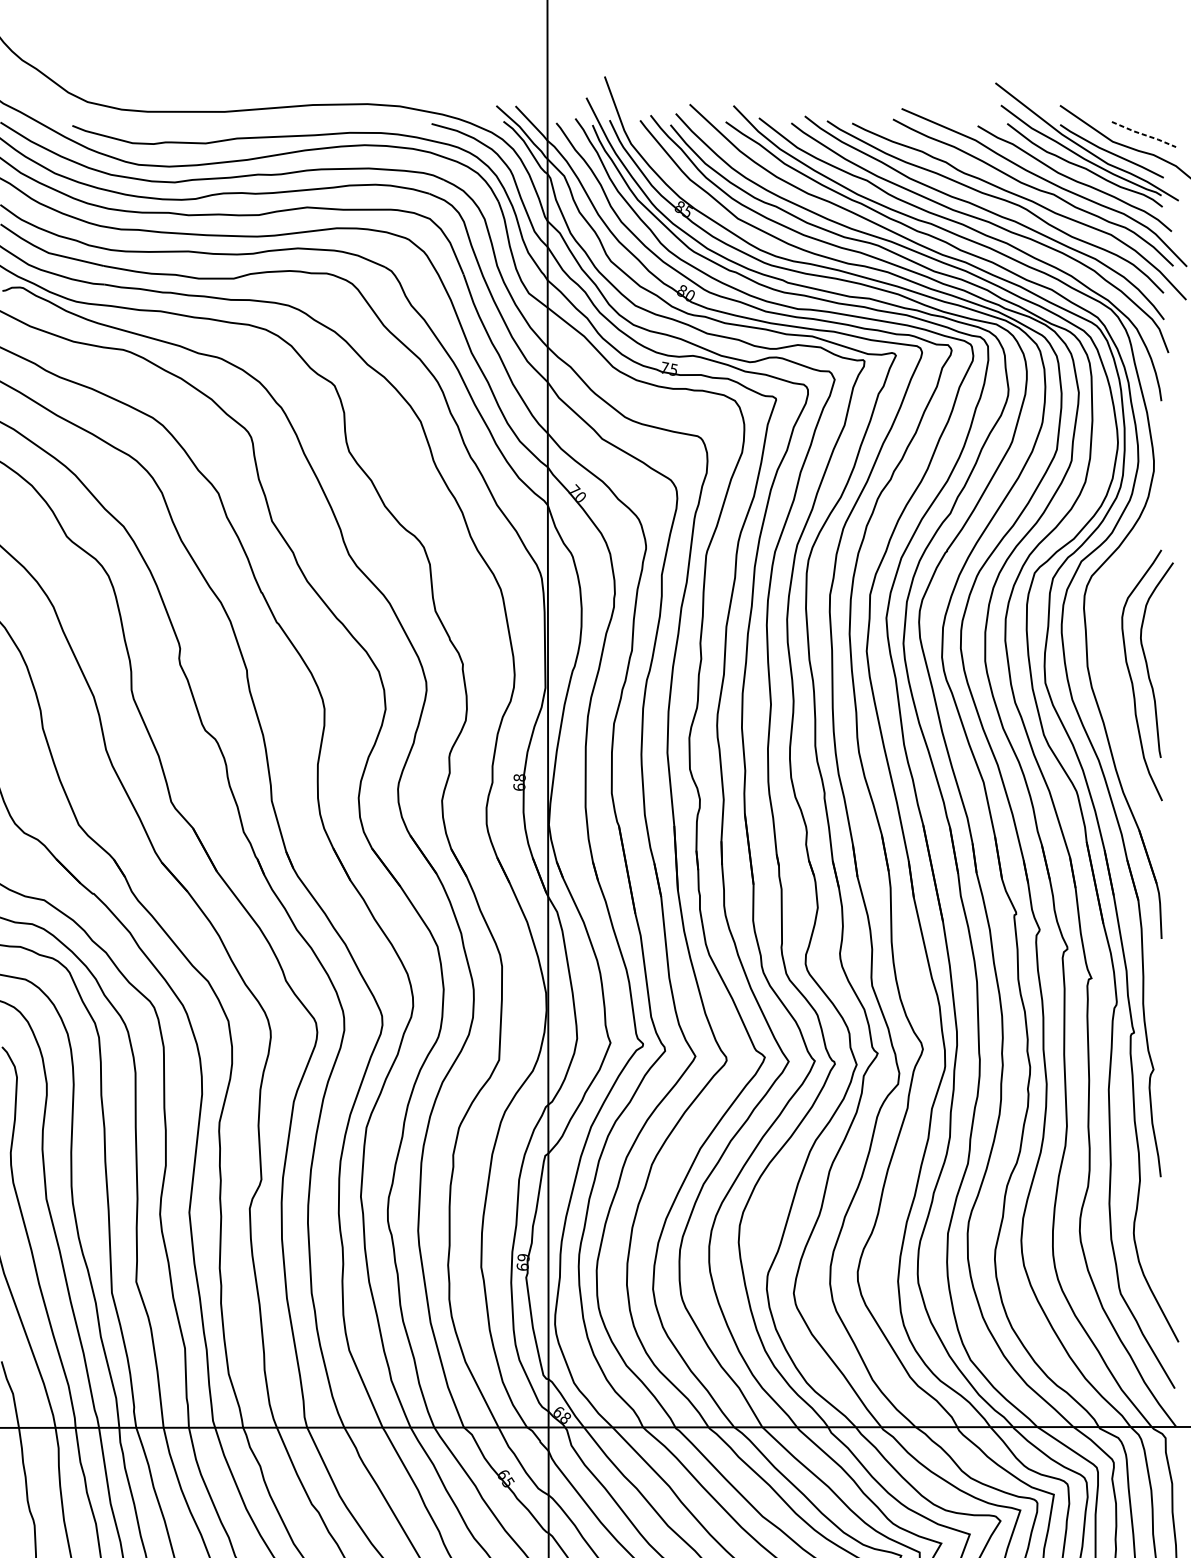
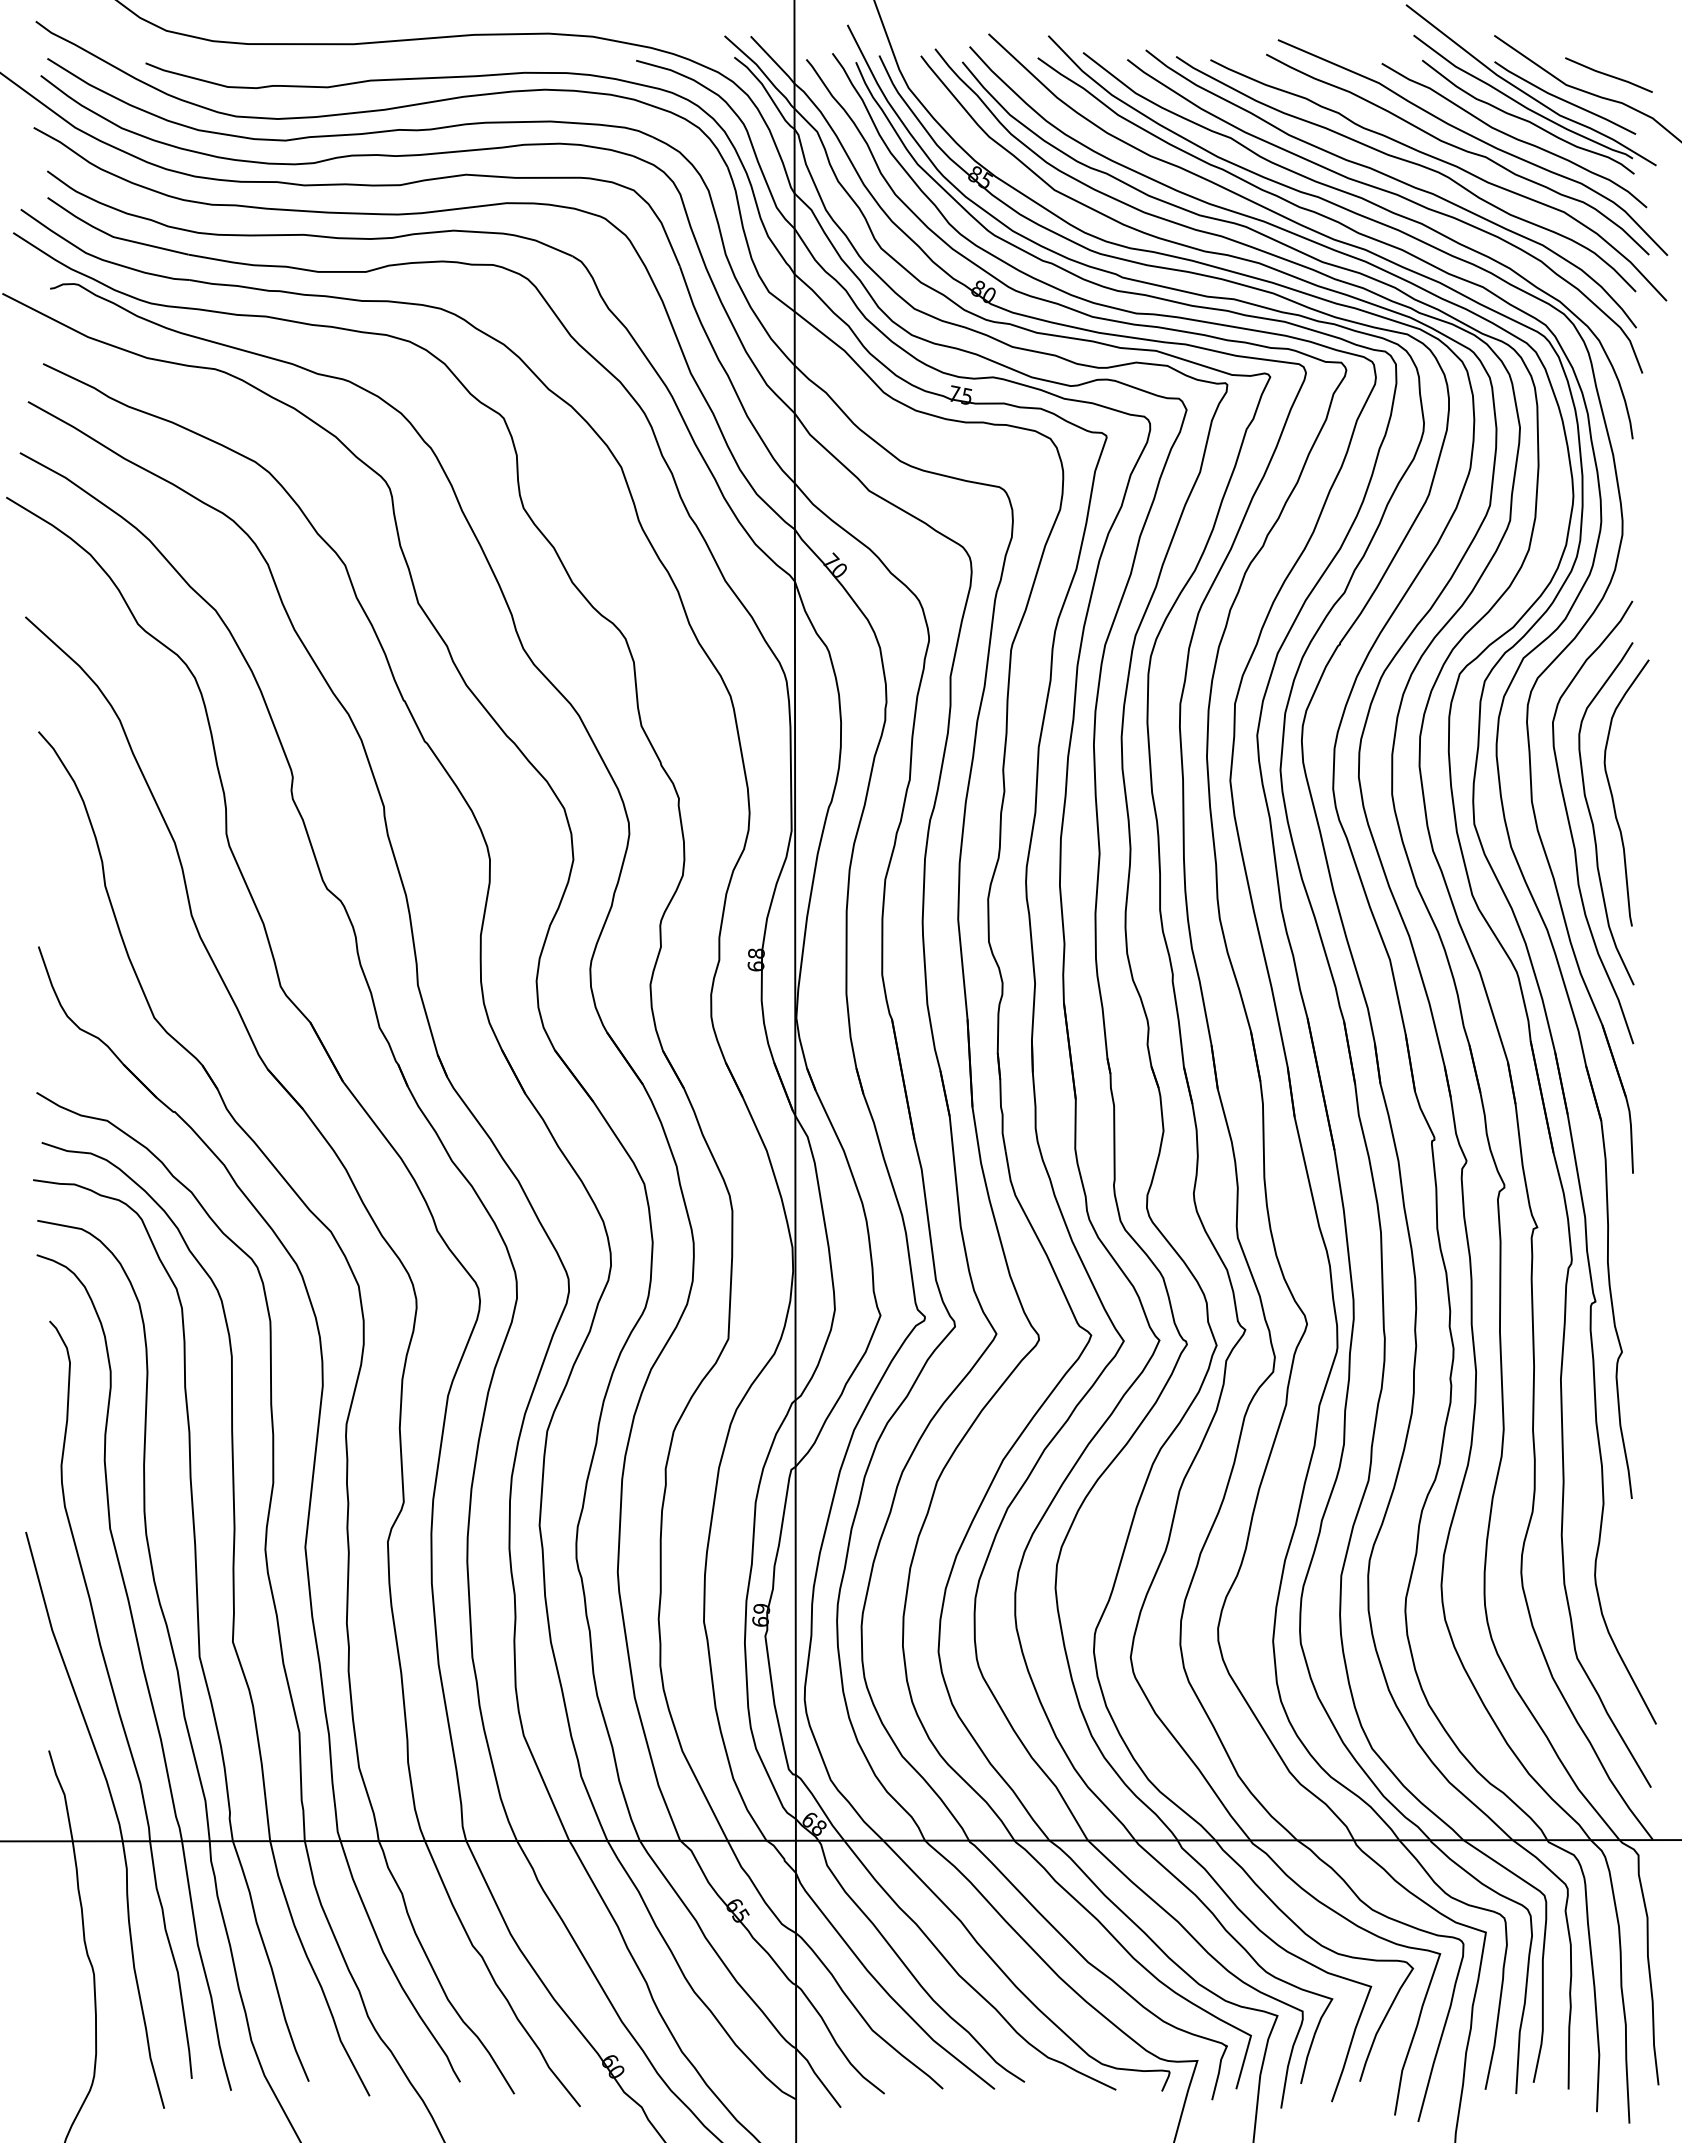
line: (1143, 134) -> (1608, 75), dashed -> solid
curve: (1116, 686) -> (1571, 828), added

